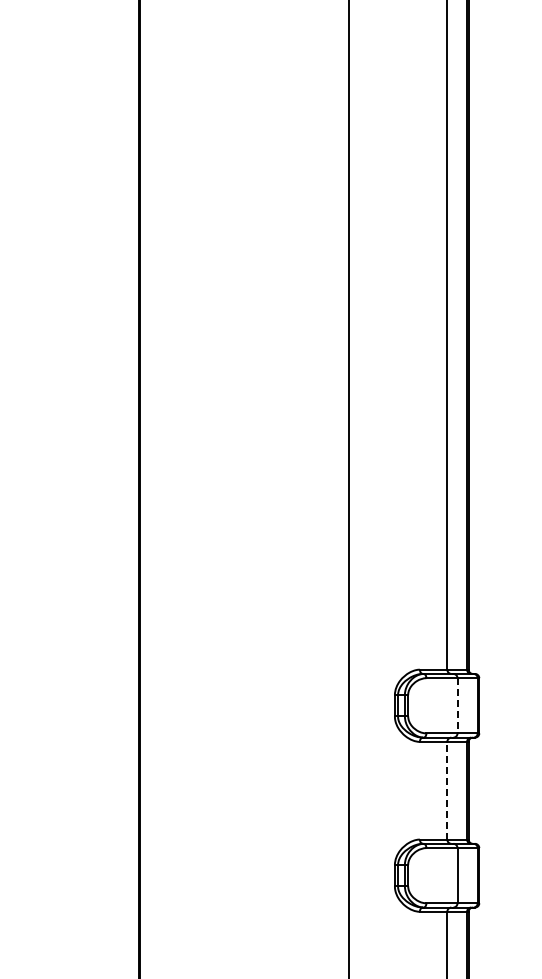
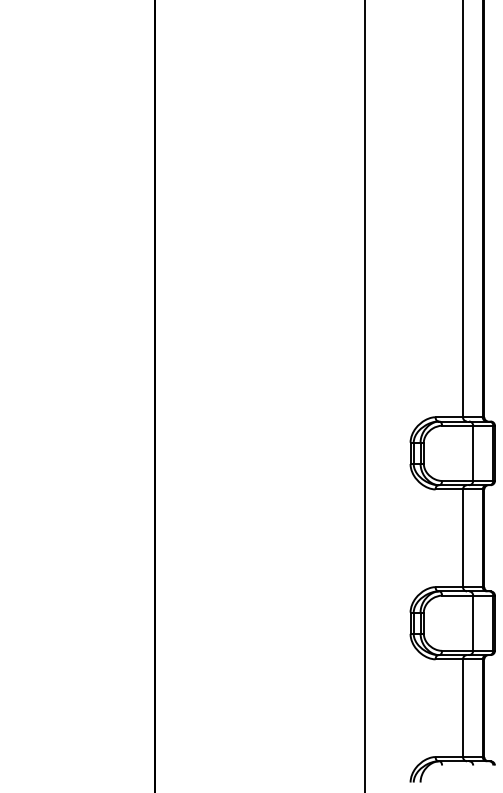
line: (457, 705) -> (473, 453), dashed -> solid
line: (447, 790) -> (463, 538), dashed -> solid

